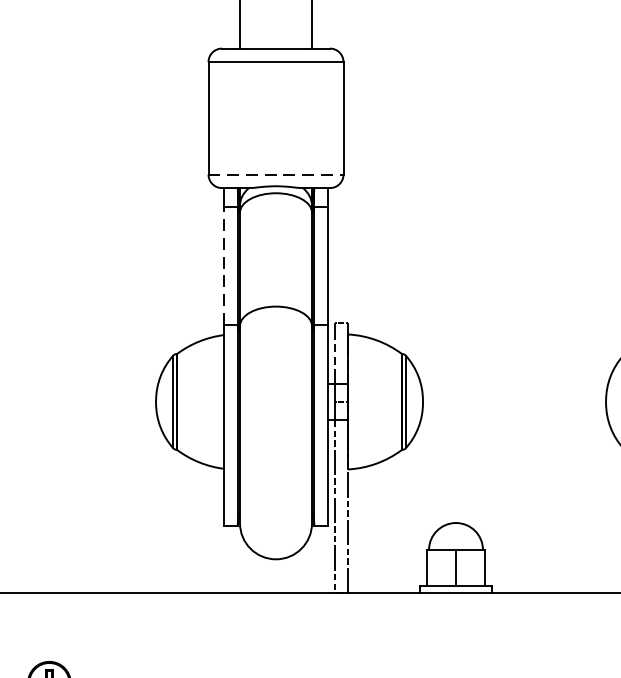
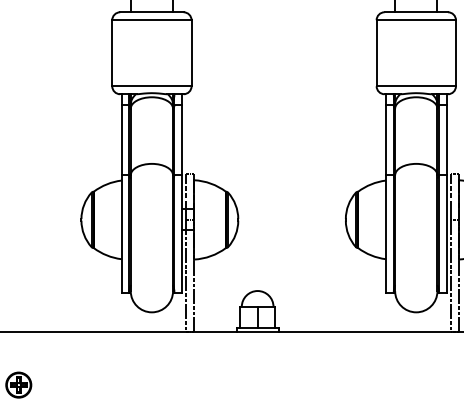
line: (275, 174) -> (151, 86), dashed -> solid
line: (224, 265) -> (121, 139), dashed -> solid

